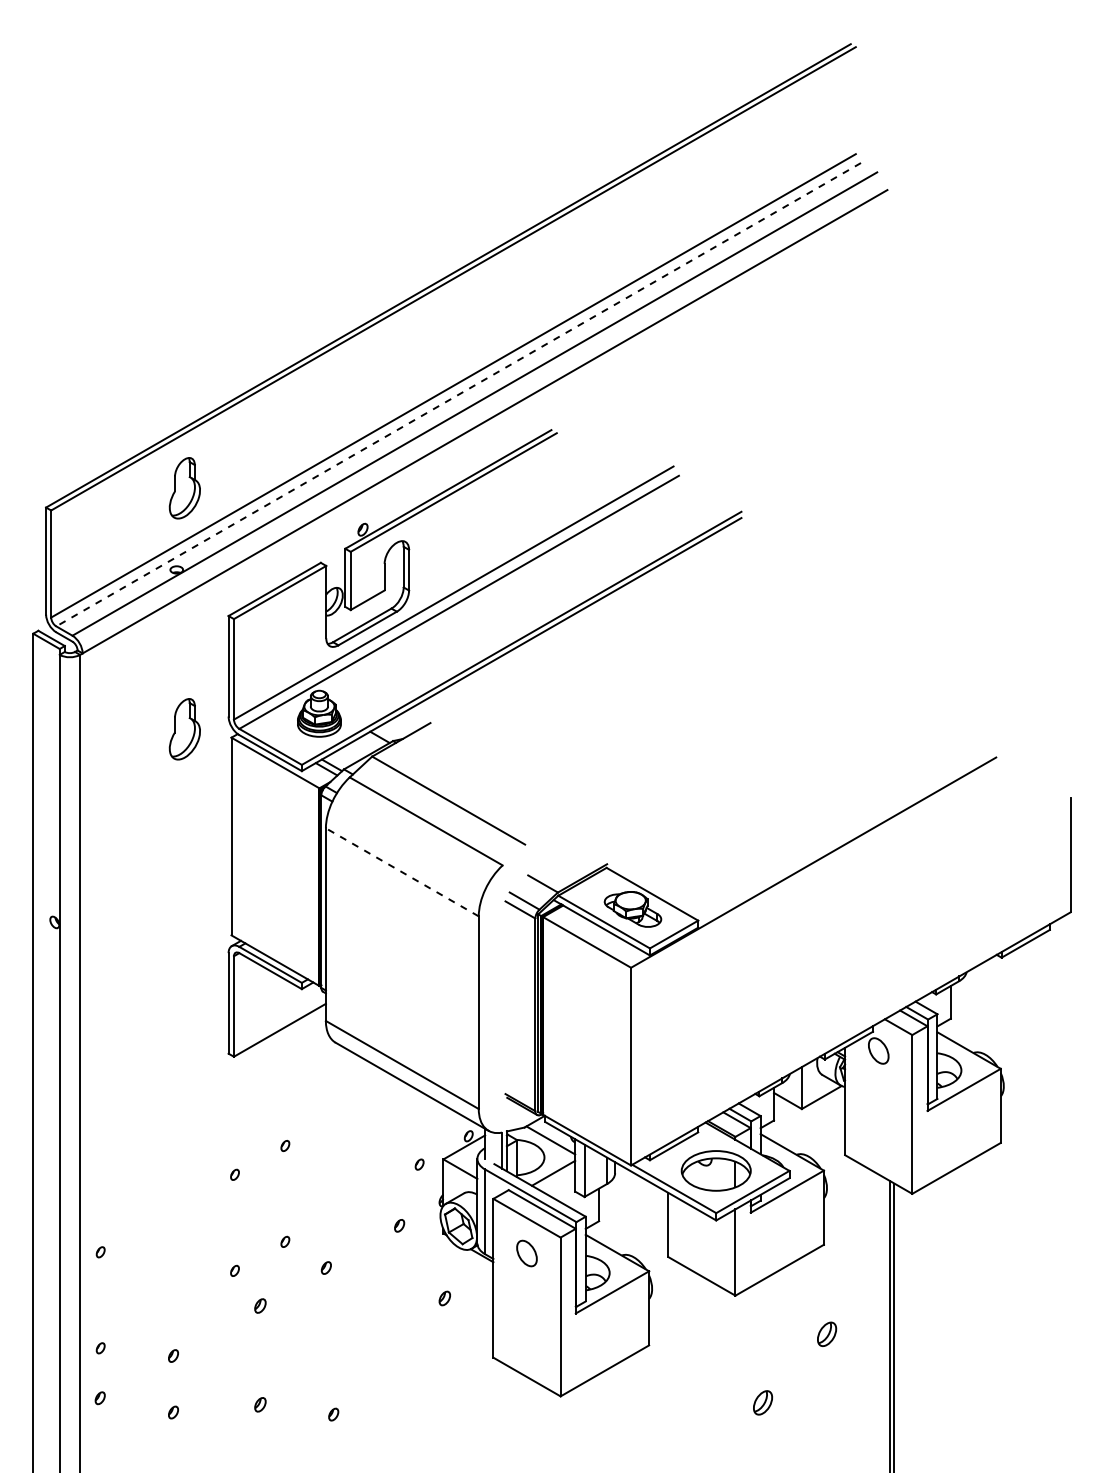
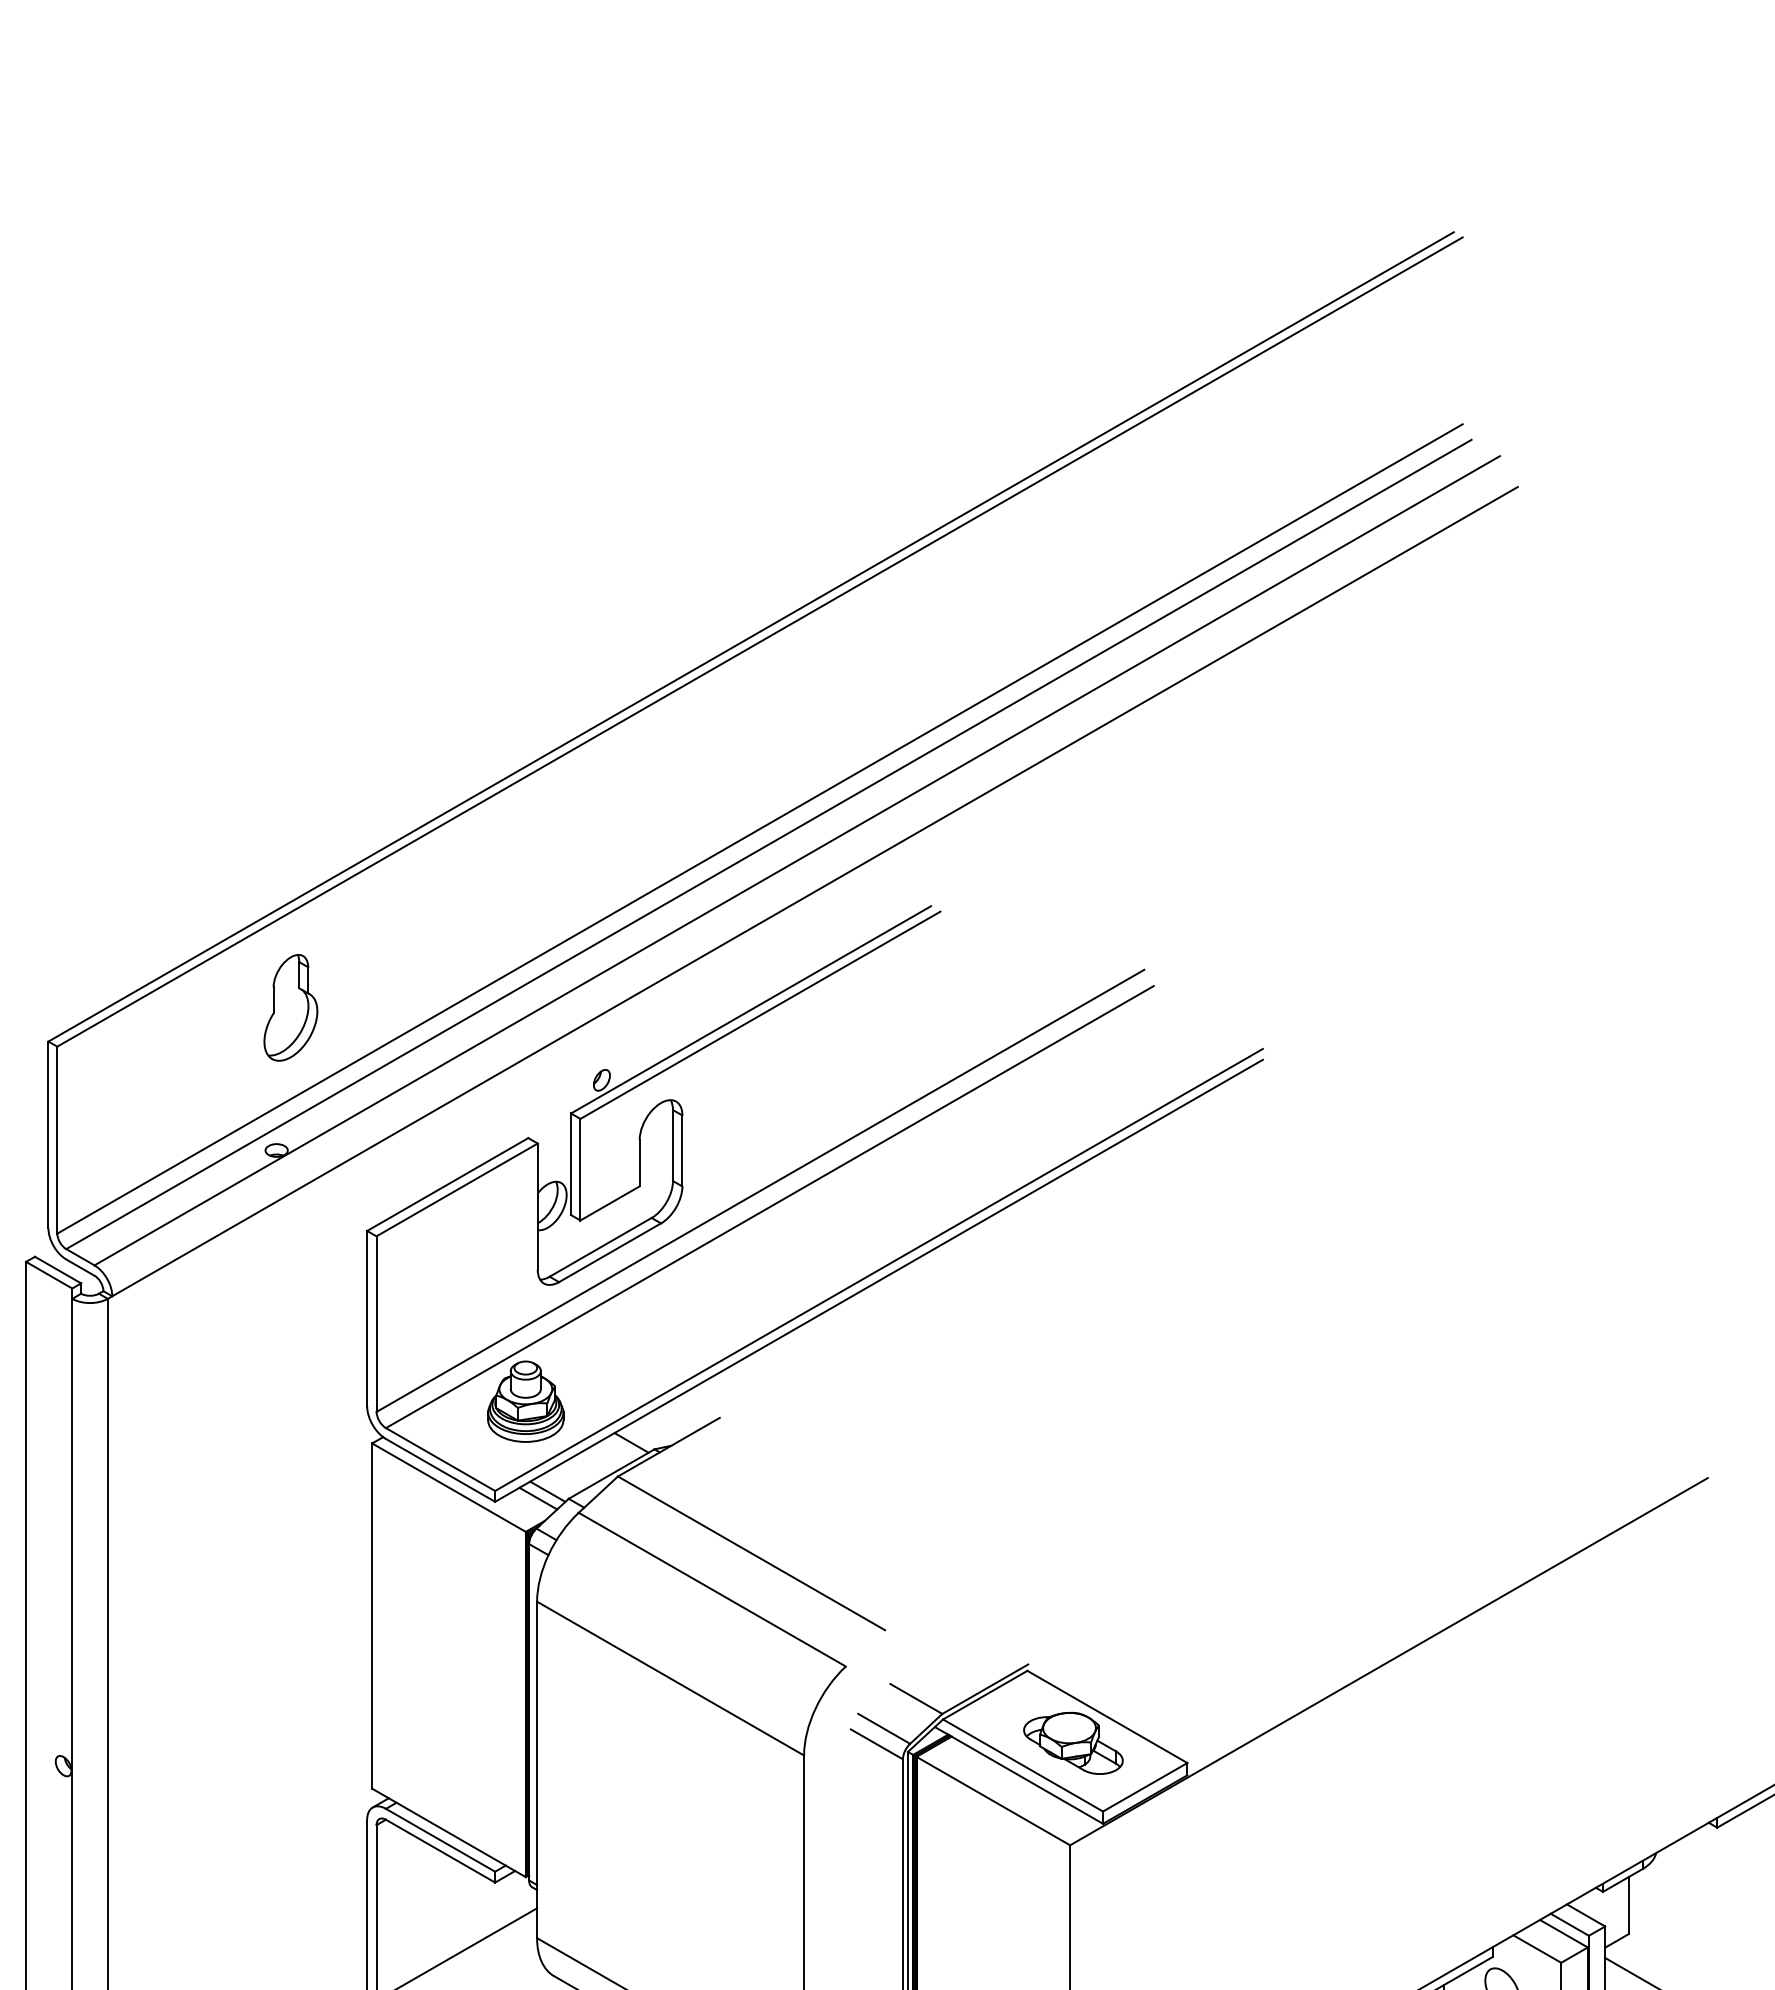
line: (458, 394) -> (768, 844), dashed -> solid
part: (184, 729) -> (290, 1429), removed
line: (401, 872) -> (669, 1678), dashed -> solid

